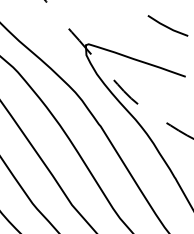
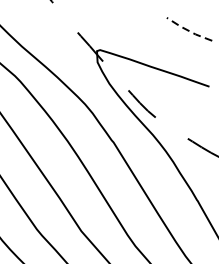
line: (166, 26) -> (187, 30), solid -> dashed

